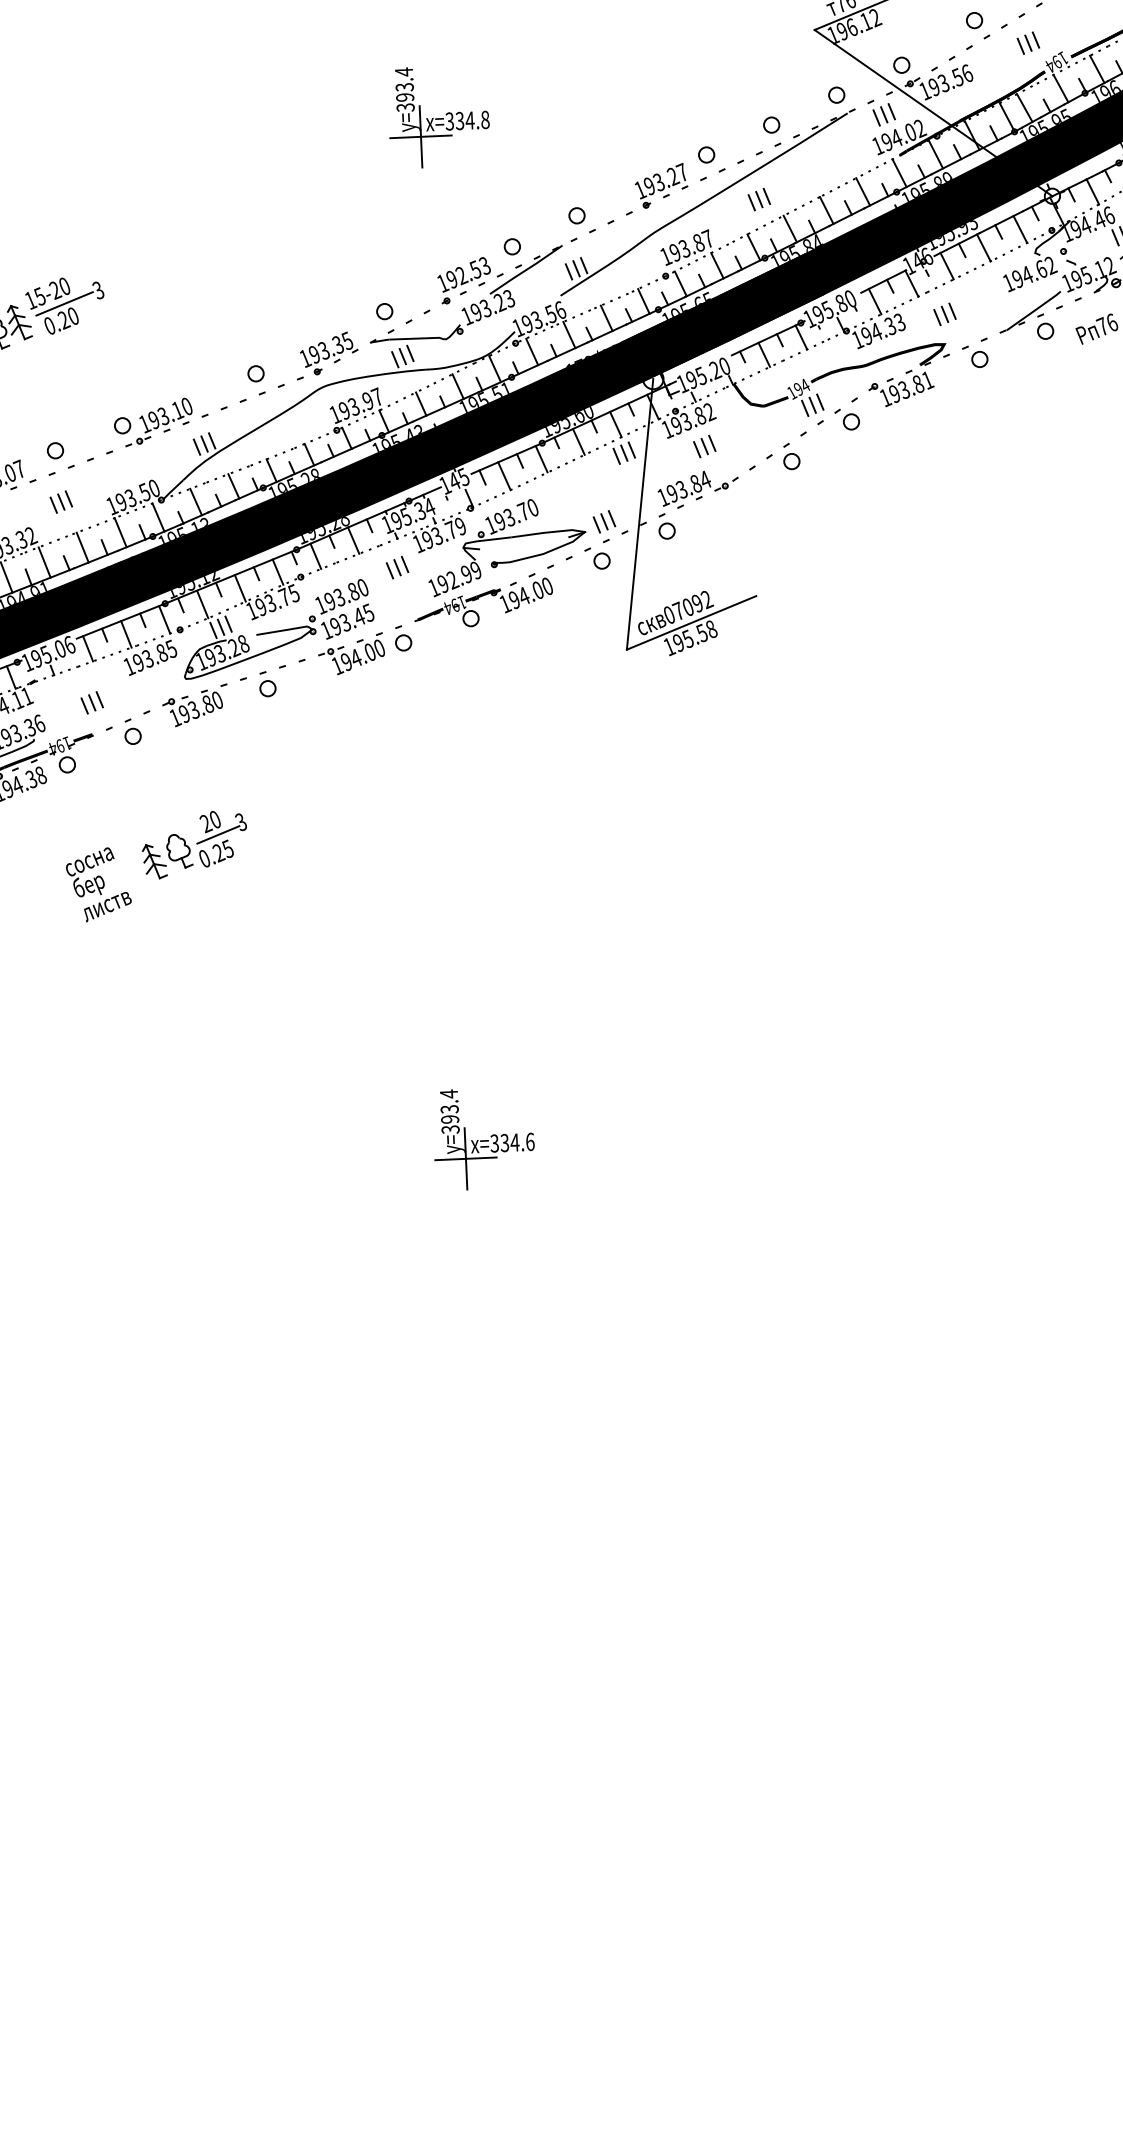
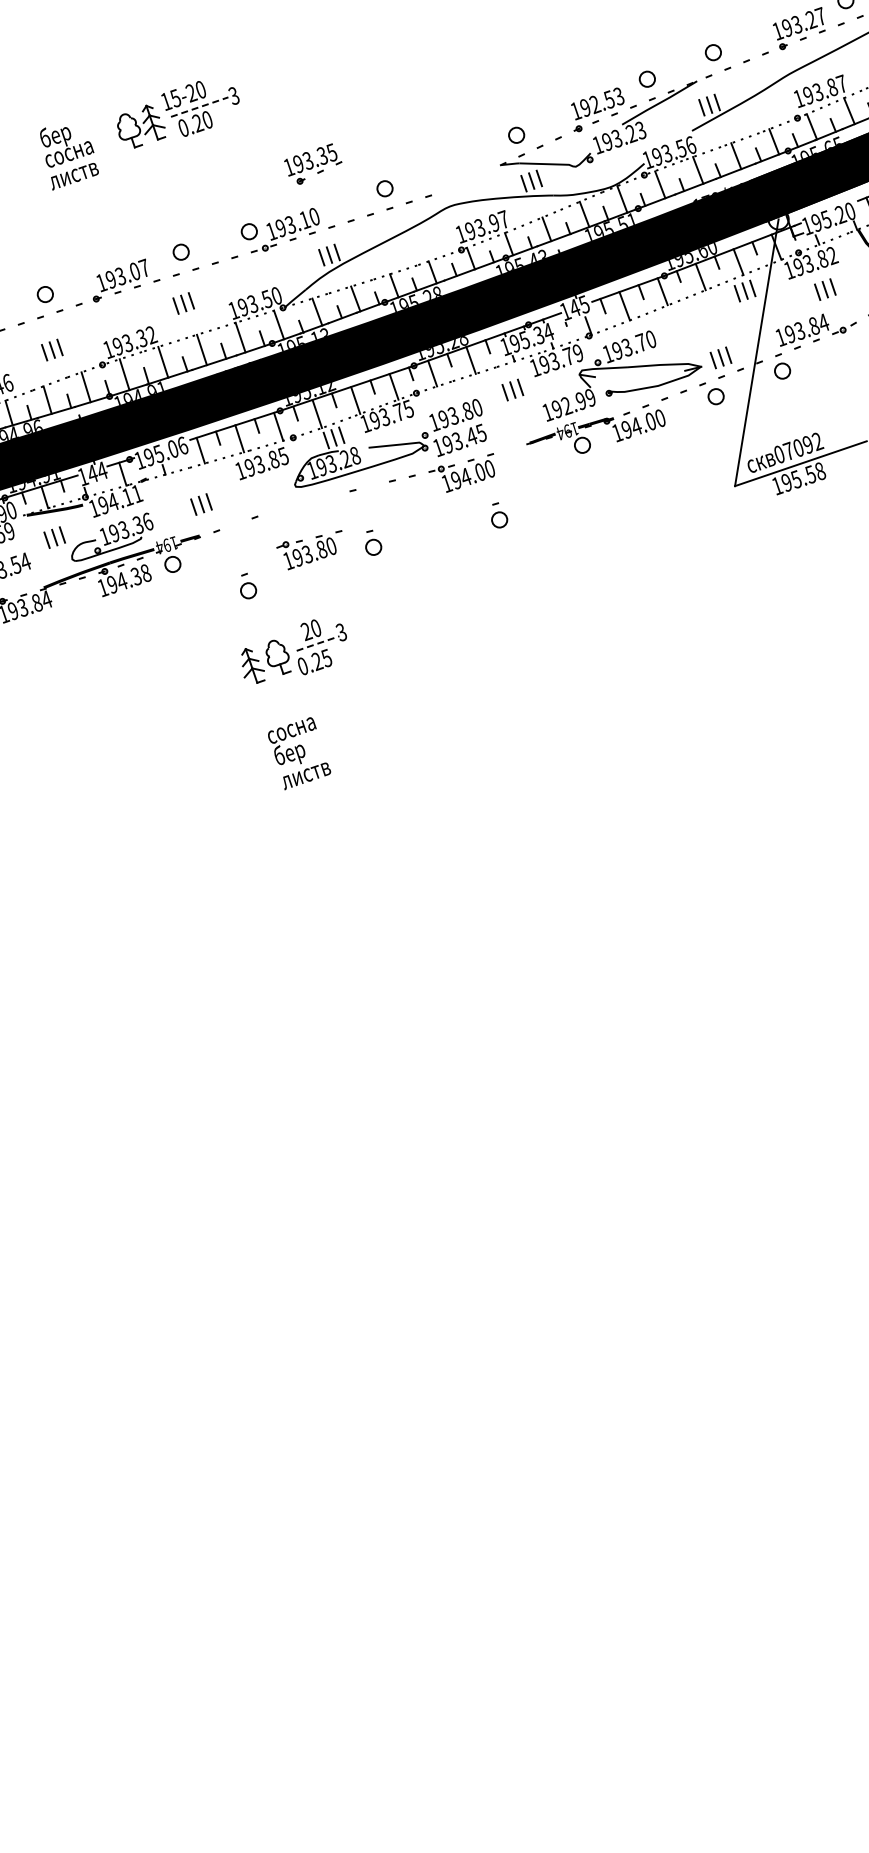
line: (64, 303) -> (199, 106), solid -> dashed
part: (329, 353) -> (313, 163), moved
part: (403, 638) -> (499, 515), moved
part: (267, 684) -> (373, 543), moved
part: (194, 705) -> (308, 549), moved
part: (132, 731) -> (248, 585), moved
line: (218, 834) -> (318, 643), solid -> dashed
text: (98, 884) -> (299, 753), moved
part: (484, 1139) -> (562, 962), removed

